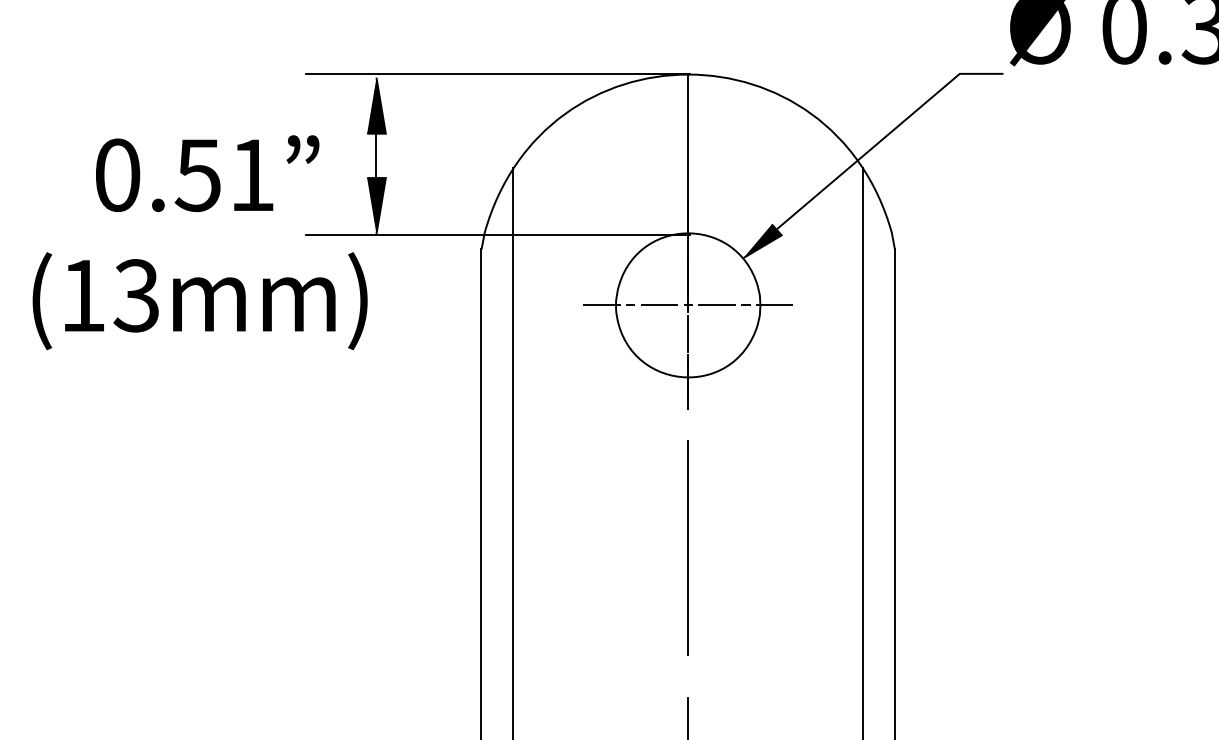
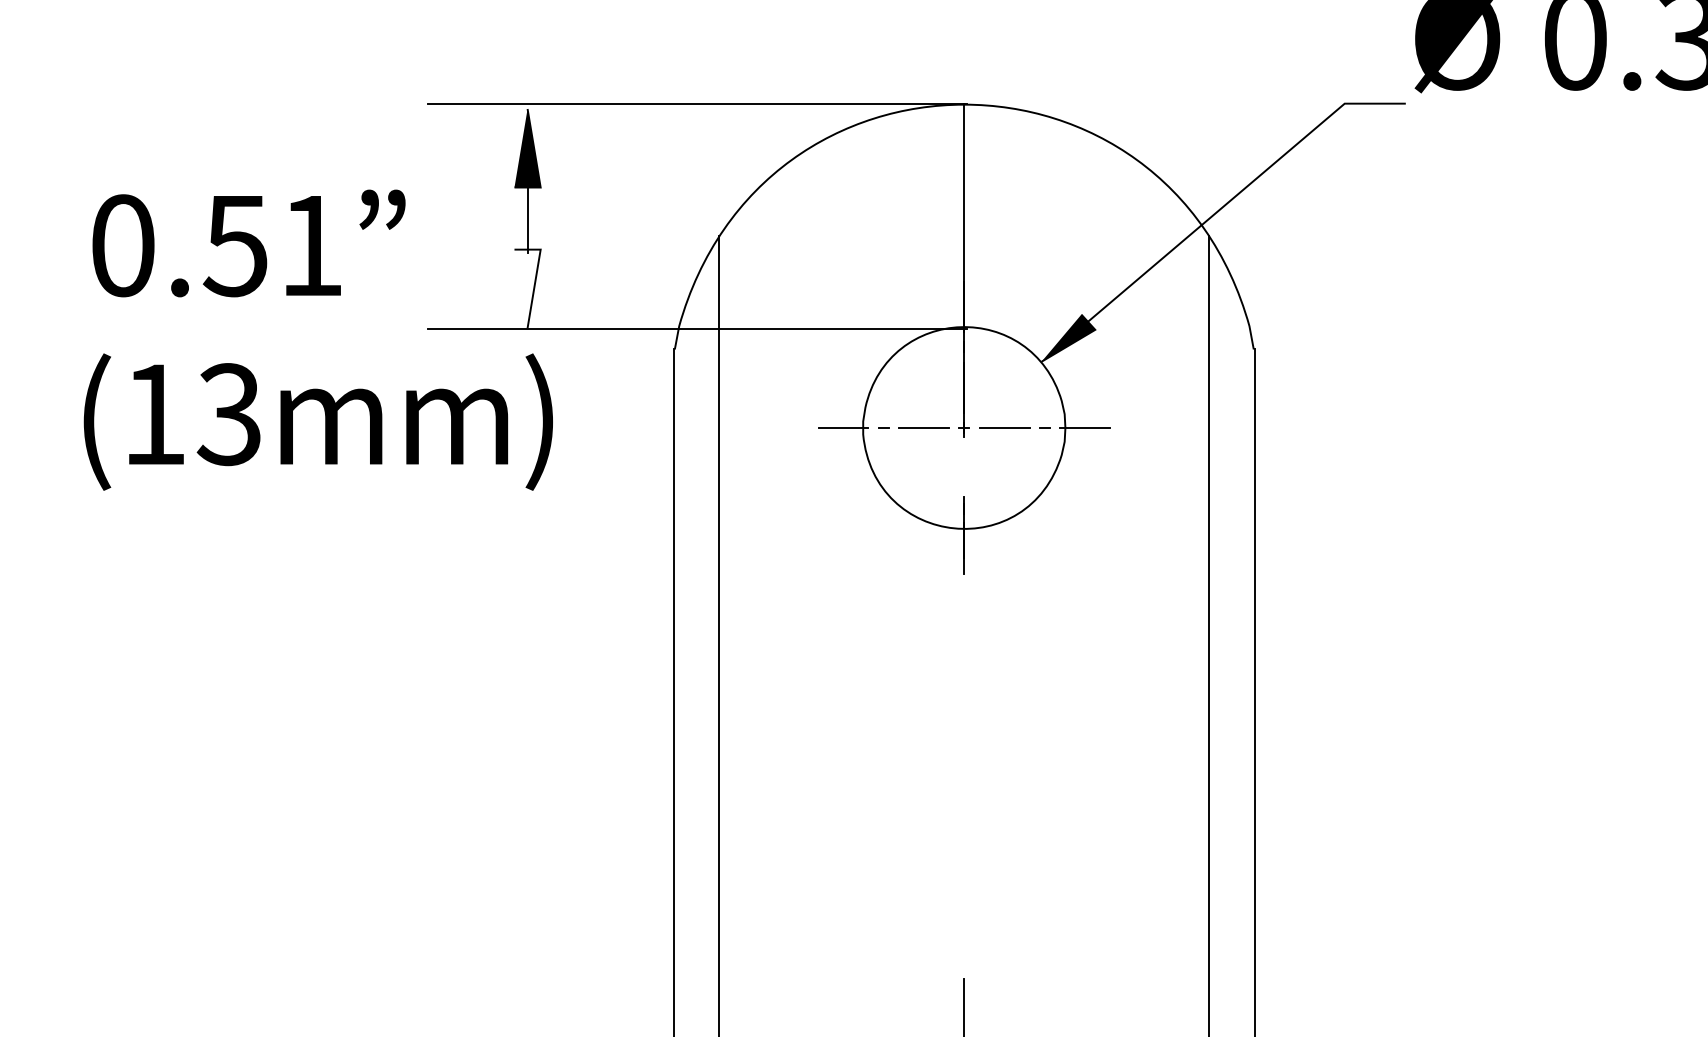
text: (207, 173) -> (248, 243), moved
fill: (376, 206) -> (527, 289), removed
text: (199, 301) -> (317, 422), moved
line: (688, 333) -> (964, 467), removed
line: (687, 547) -> (963, 767), removed

